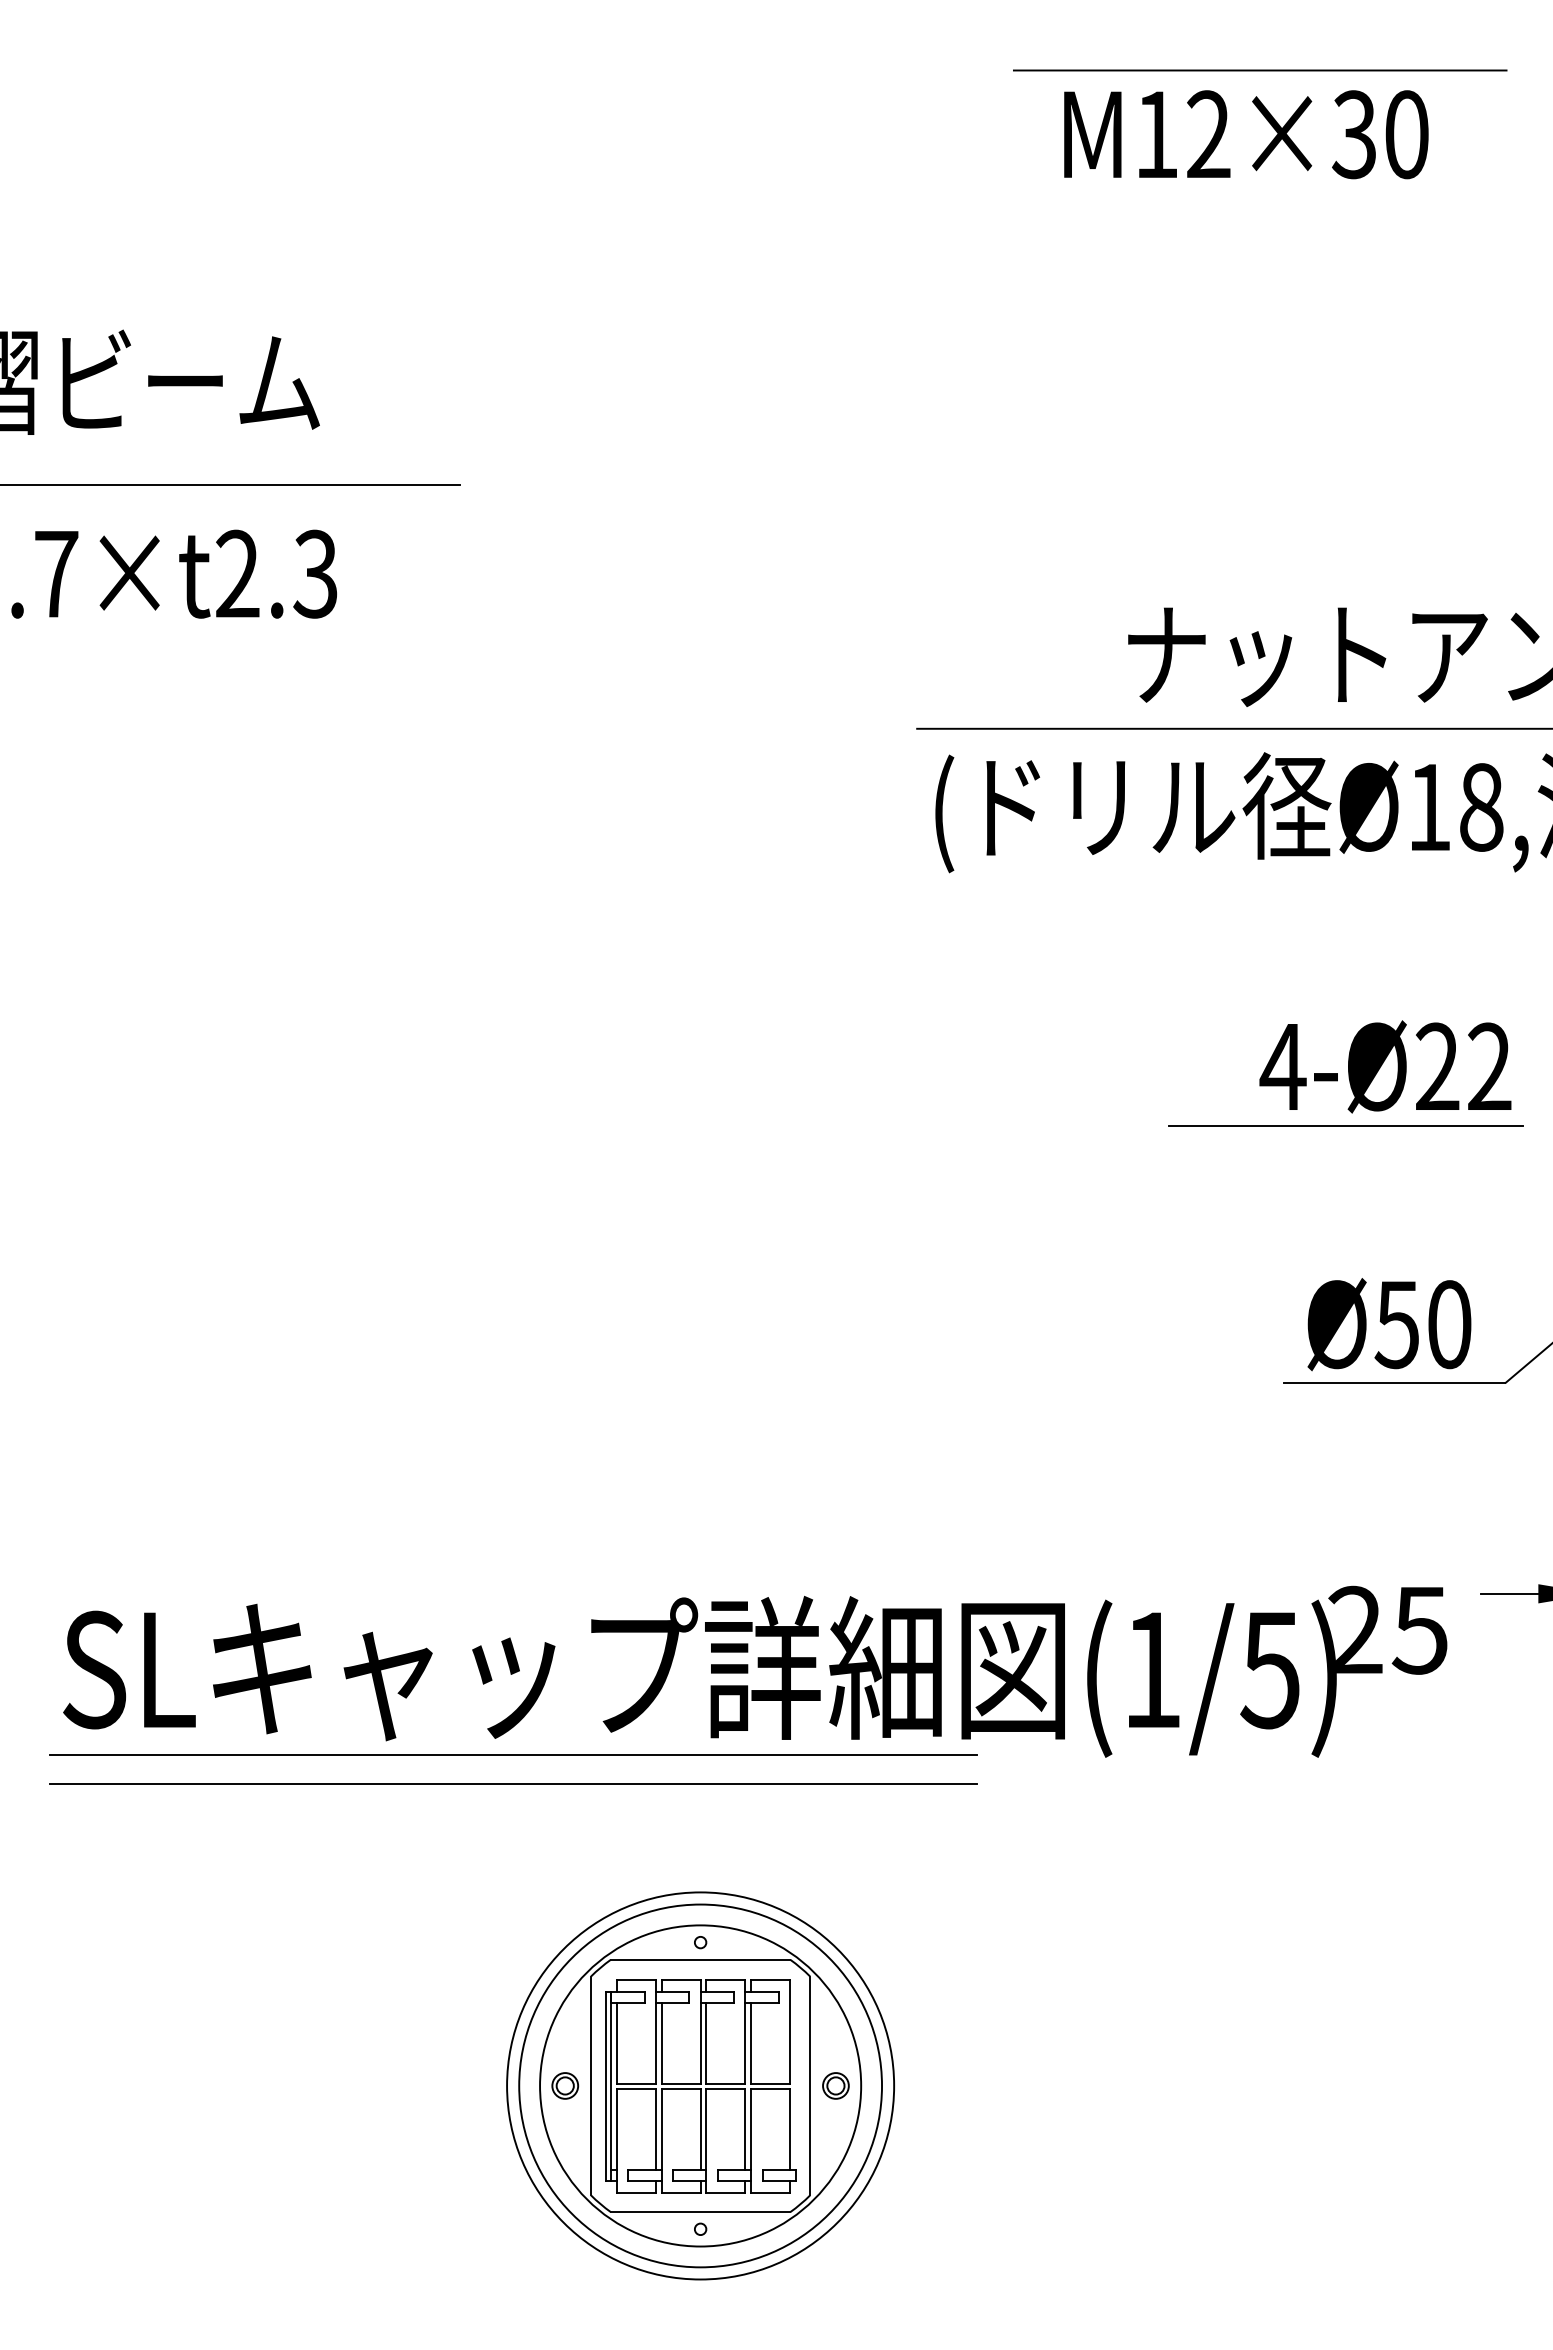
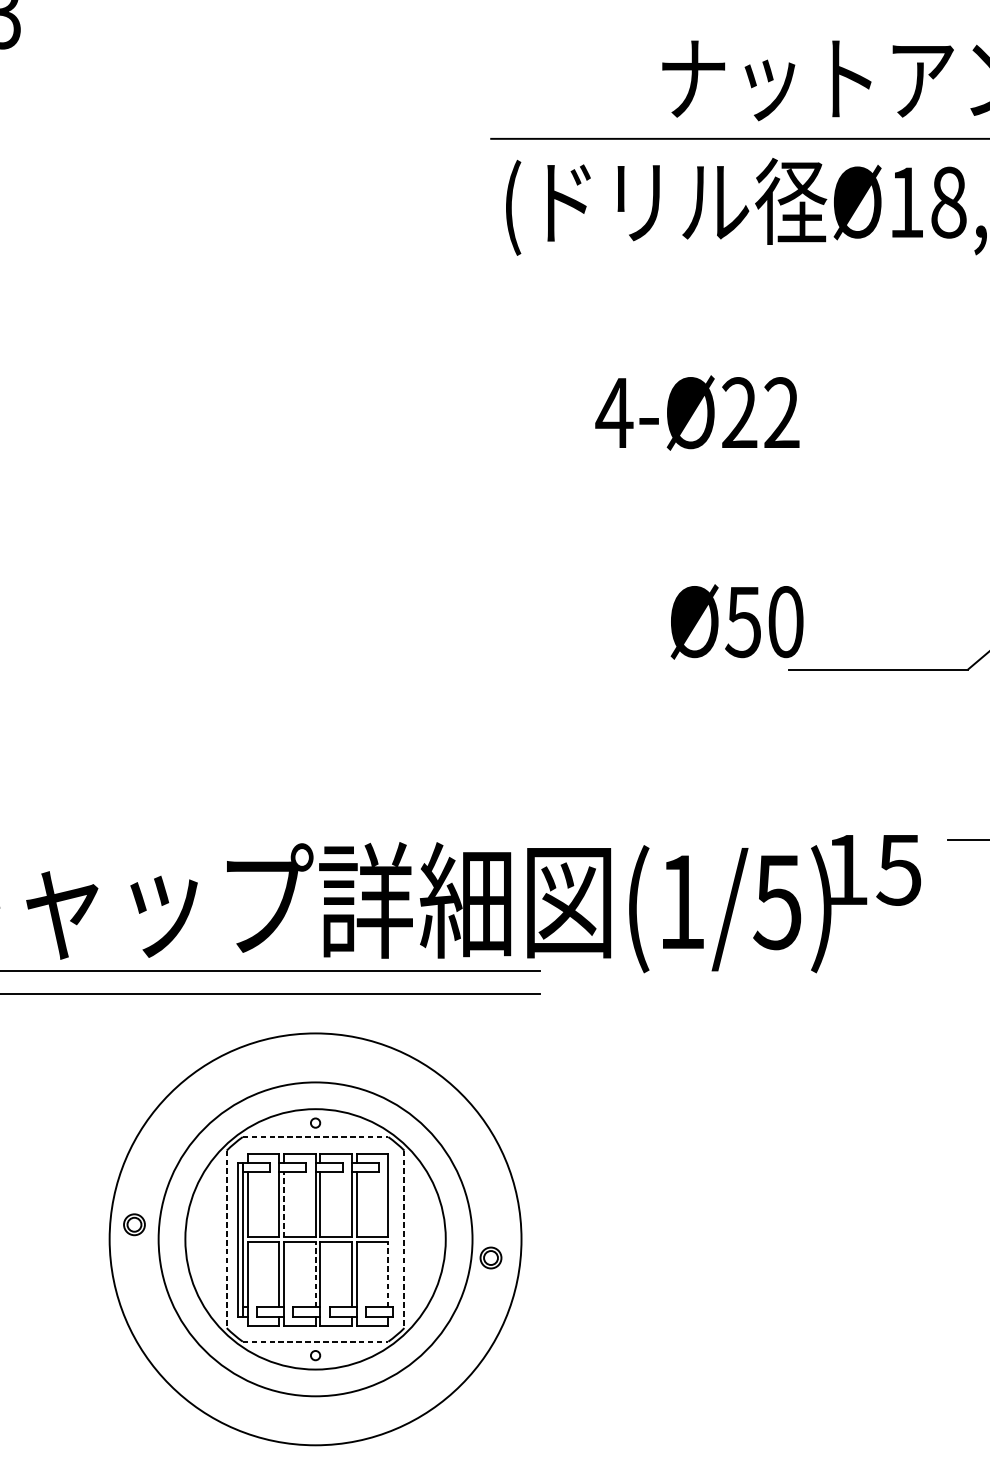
text: (1385, 1066) -> (697, 412), moved
line: (1345, 1125) -> (838, 460), removed
text: (1389, 1324) -> (737, 621), moved
text: (1355, 1629) -> (846, 869), 25 -> 15
line: (700, 1959) -> (315, 1136), solid -> dashed
line: (661, 2042) -> (283, 1204), solid -> dashed
part: (565, 2085) -> (134, 1224), moved
circle: (700, 2085) -> (315, 1239), size x1.4
part: (835, 2085) -> (490, 1257), moved
line: (591, 2086) -> (227, 1239), solid -> dashed
line: (810, 2086) -> (404, 1239), solid -> dashed
line: (700, 2128) -> (315, 1273), solid -> dashed
line: (790, 2128) -> (388, 1273), solid -> dashed
line: (700, 2212) -> (315, 1341), solid -> dashed

